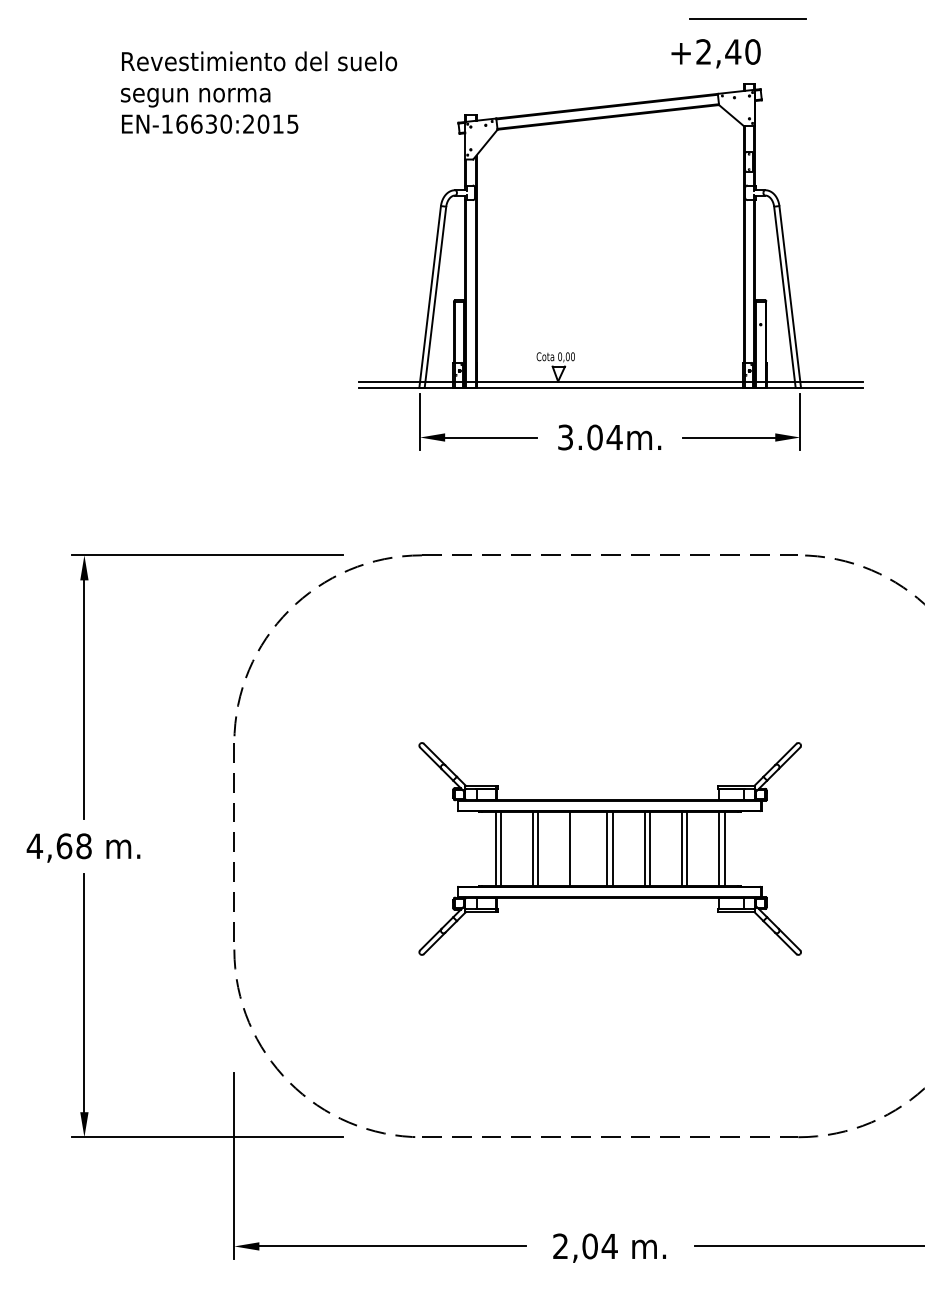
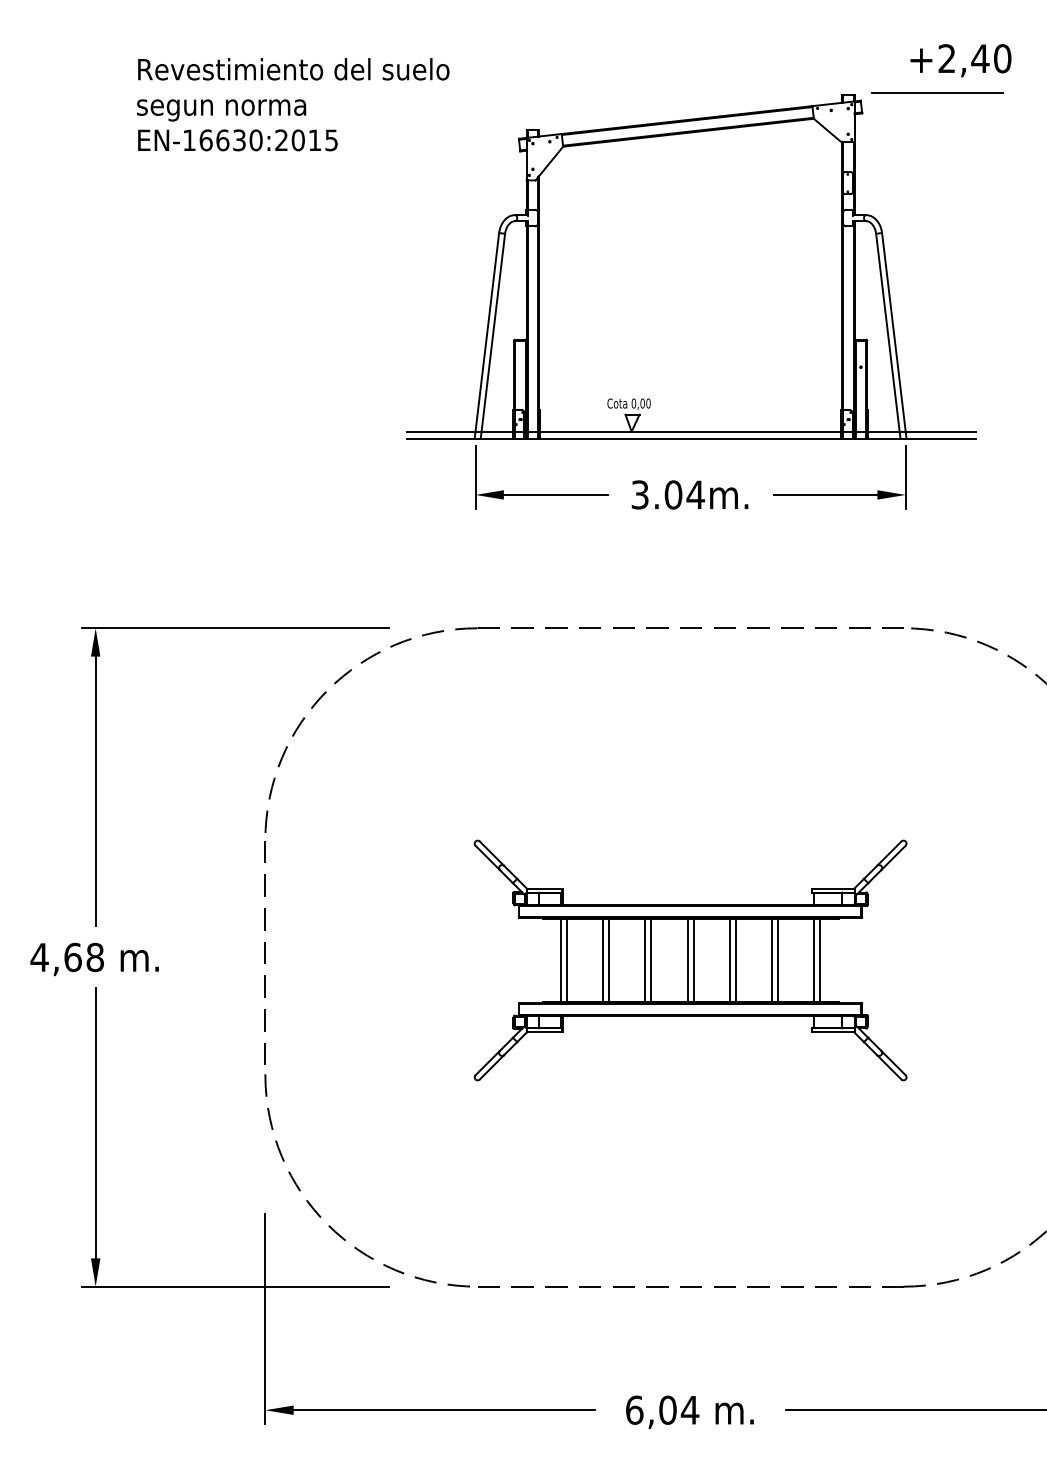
line: (747, 18) -> (936, 93), moved
text: (715, 53) -> (960, 60), moved
line: (575, 848) -> (651, 959), added
text: (560, 1246) -> (634, 1410), 2,04 -> 6,04

